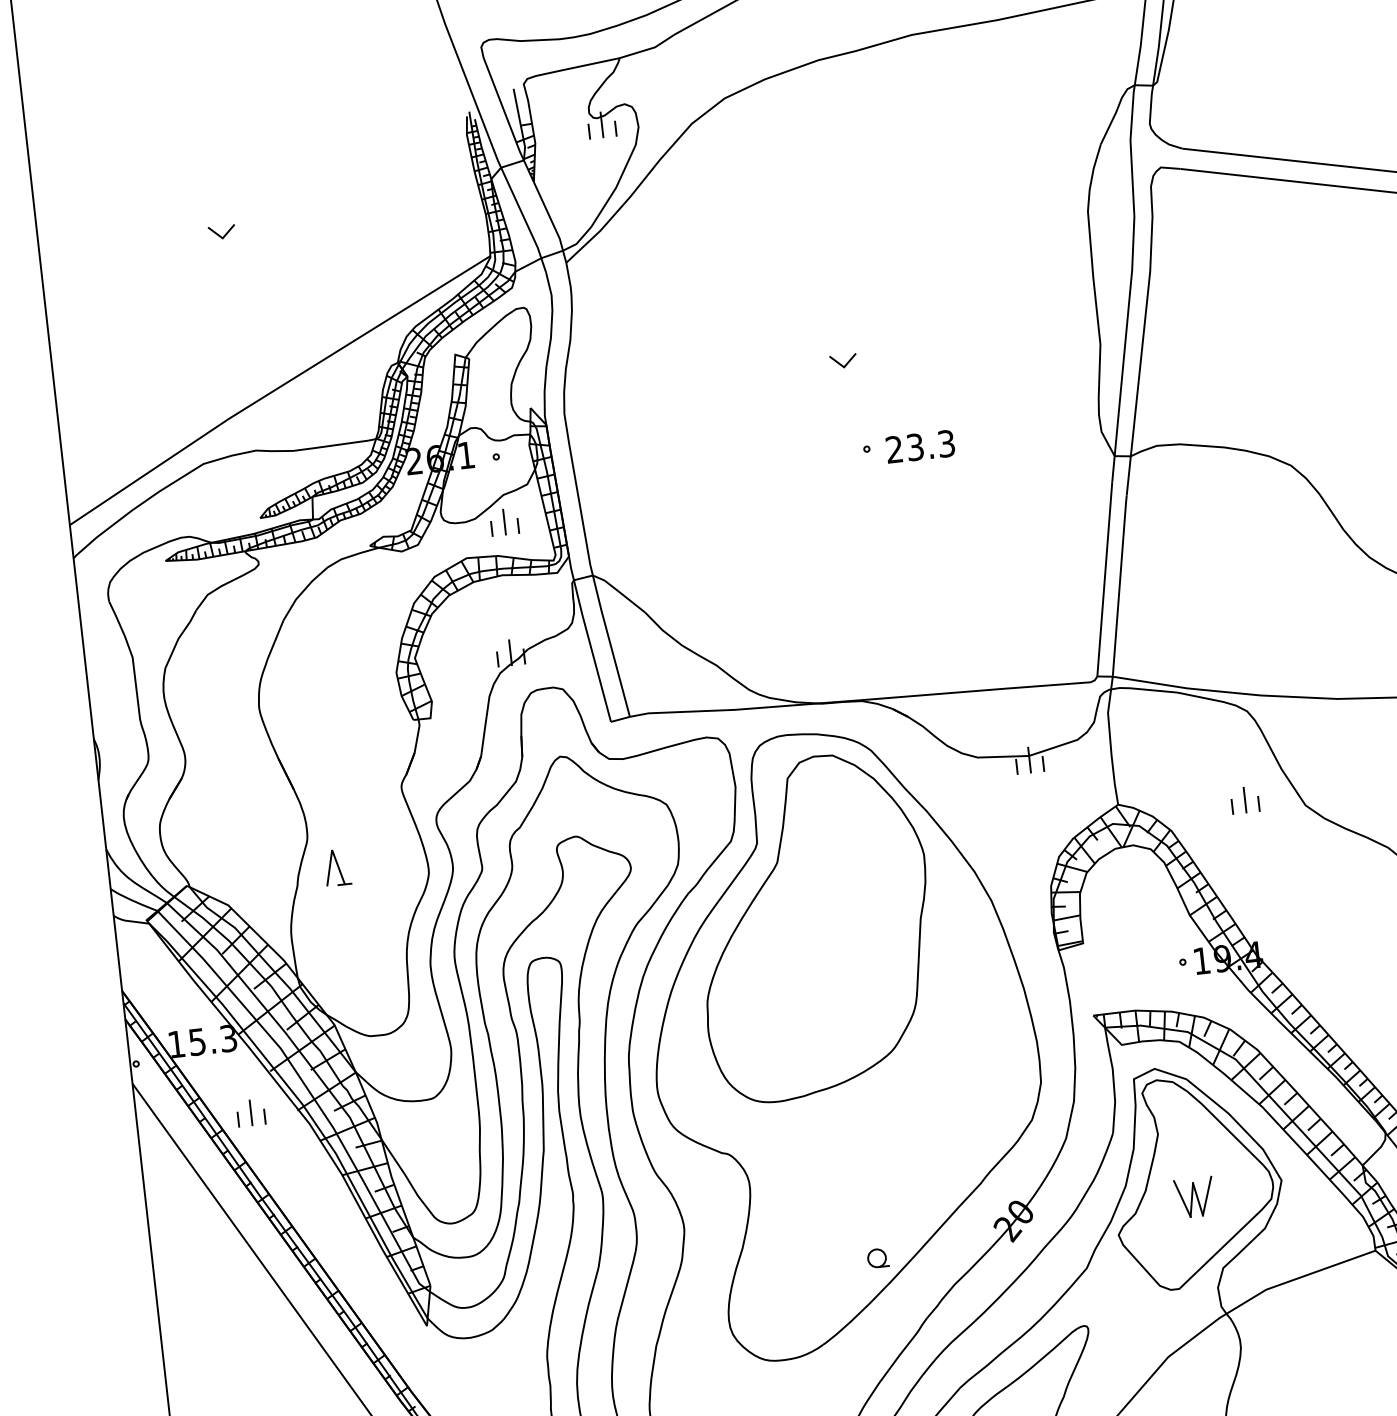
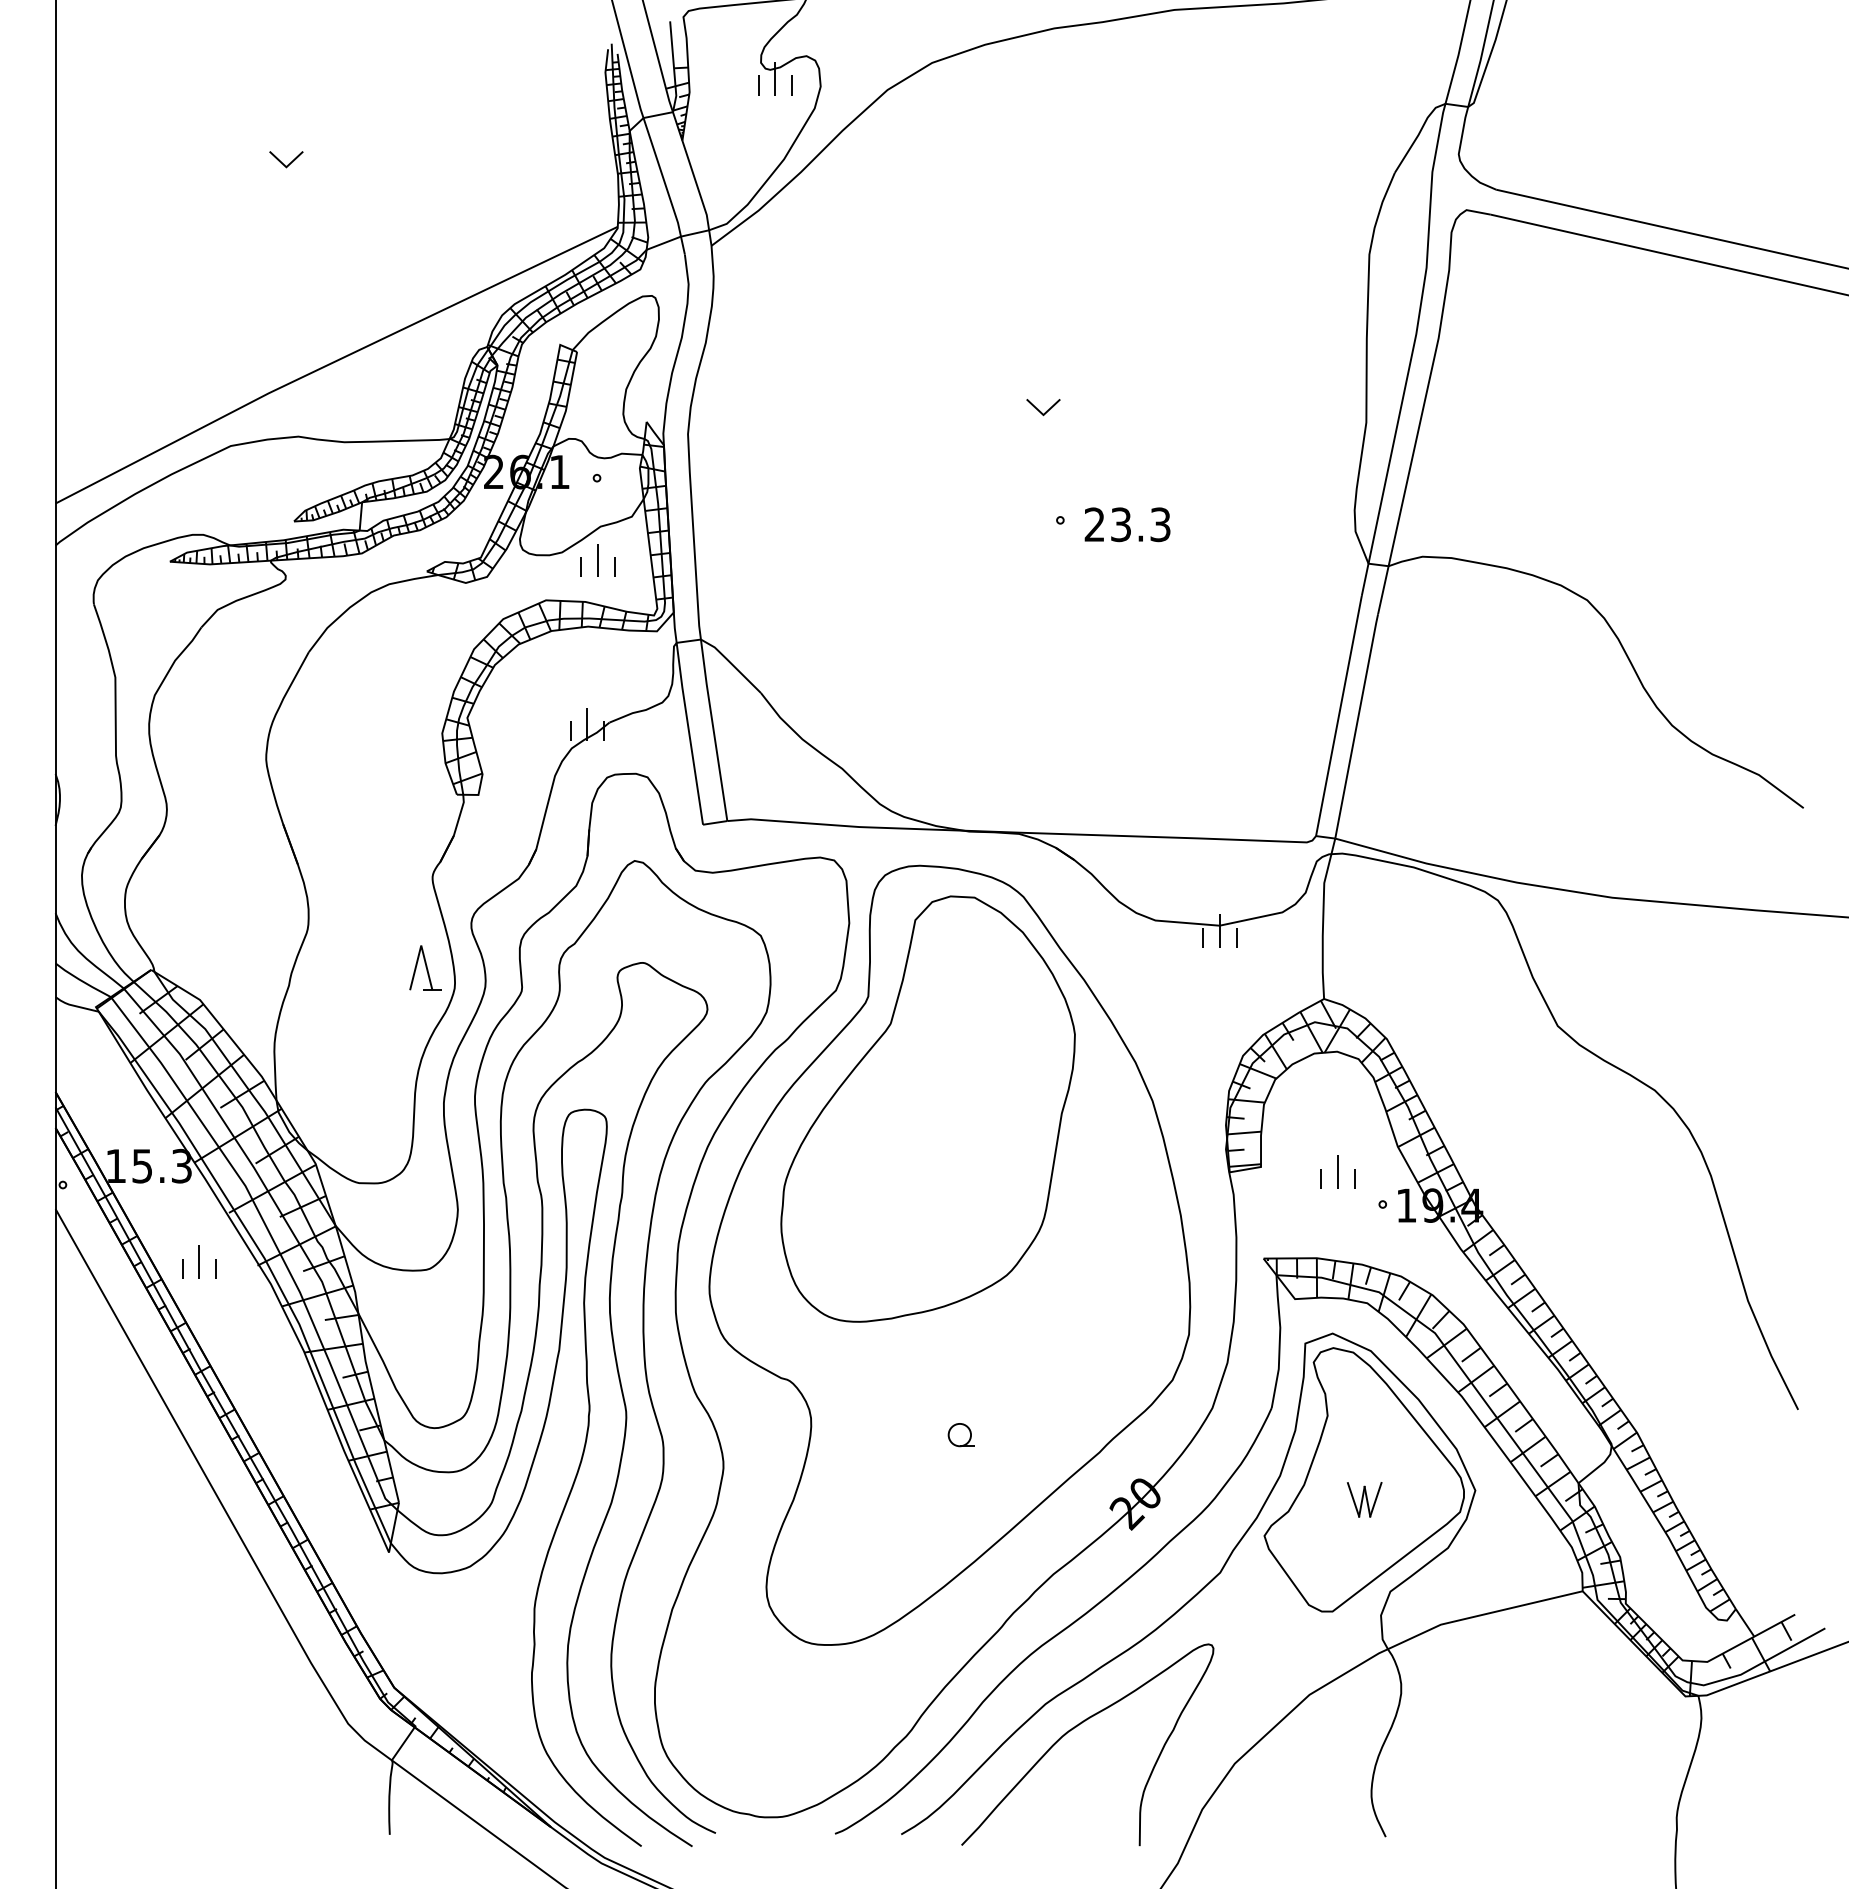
part: (1244, 799) -> (1337, 1171), moved
part: (337, 867) -> (425, 967), moved
part: (1194, 1197) -> (1364, 1499), size x0.71
part: (877, 1258) -> (960, 1435), moved

